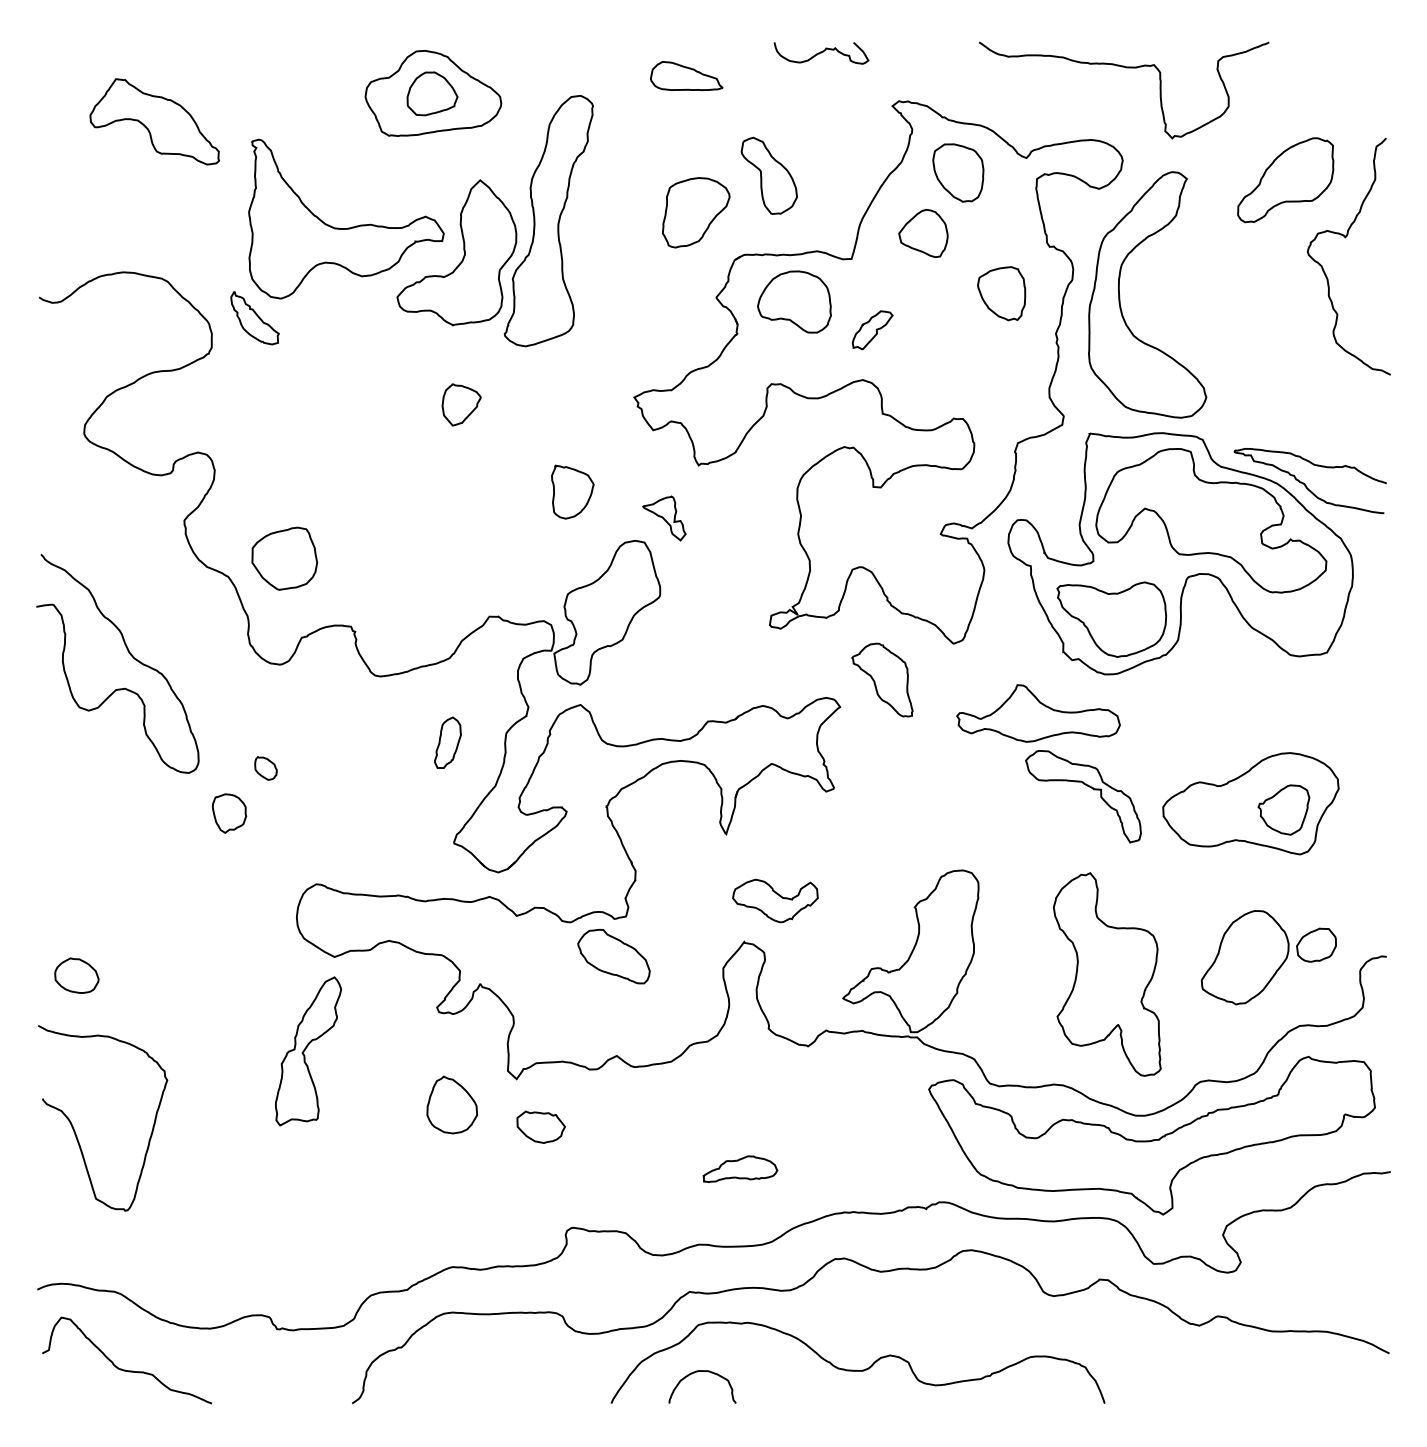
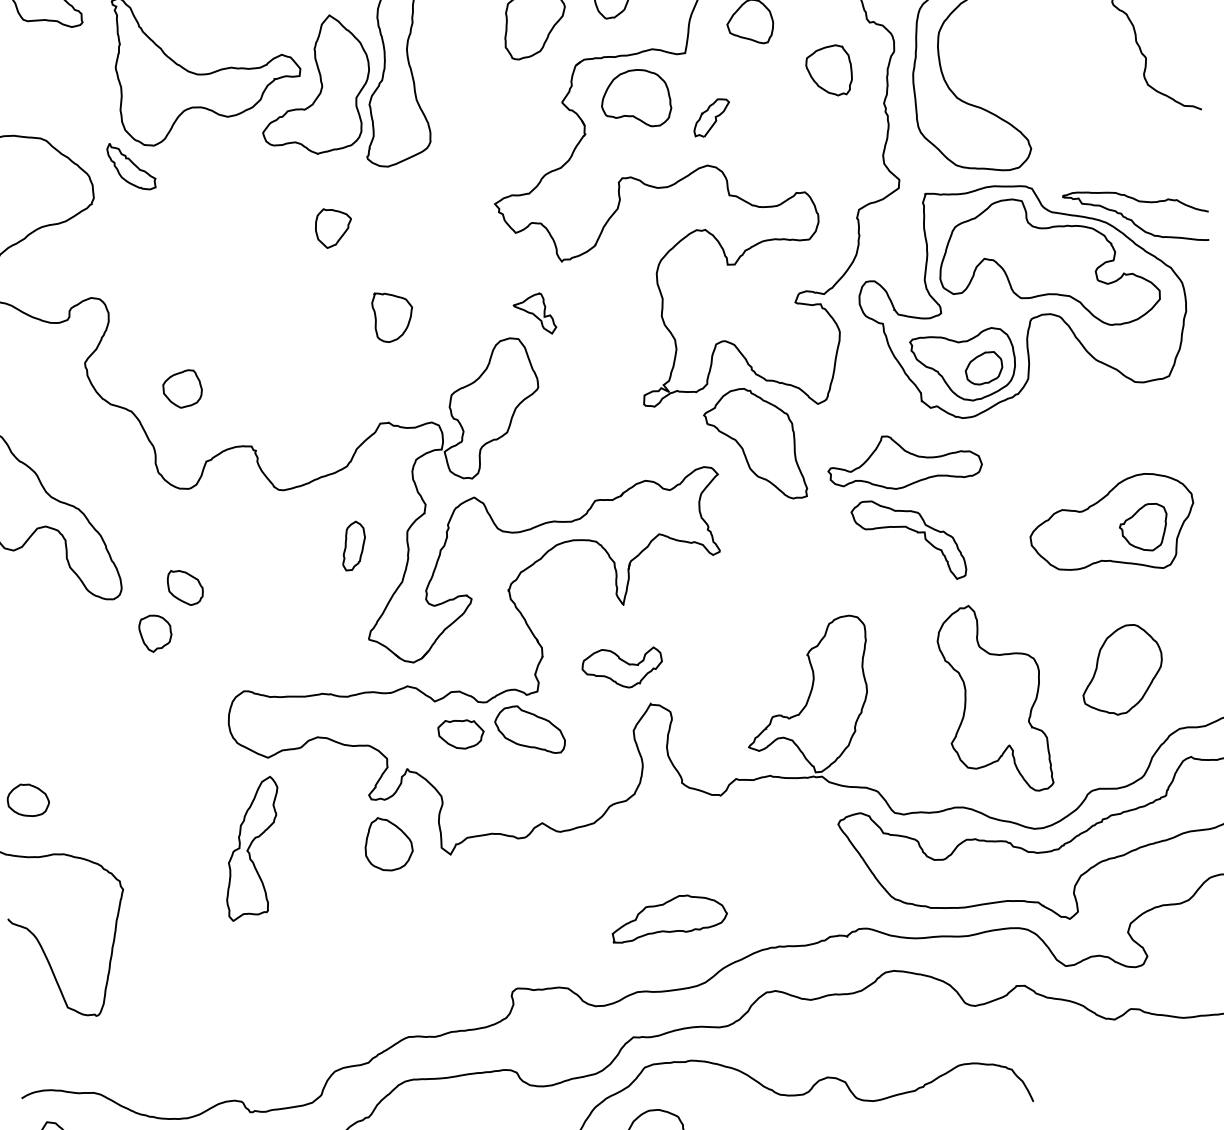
part: (572, 491) -> (392, 316), moved
part: (284, 558) -> (182, 388), size x0.62
part: (882, 679) -> (754, 444), size x1.67
part: (265, 768) -> (185, 587), size x1.67
part: (1087, 786) -> (911, 530), moved
part: (775, 900) -> (622, 667), moved
part: (1316, 944) -> (983, 367), moved
part: (451, 1104) -> (387, 843), moved
part: (540, 1126) -> (460, 733), moved
part: (740, 1168) -> (669, 916), size x1.67

